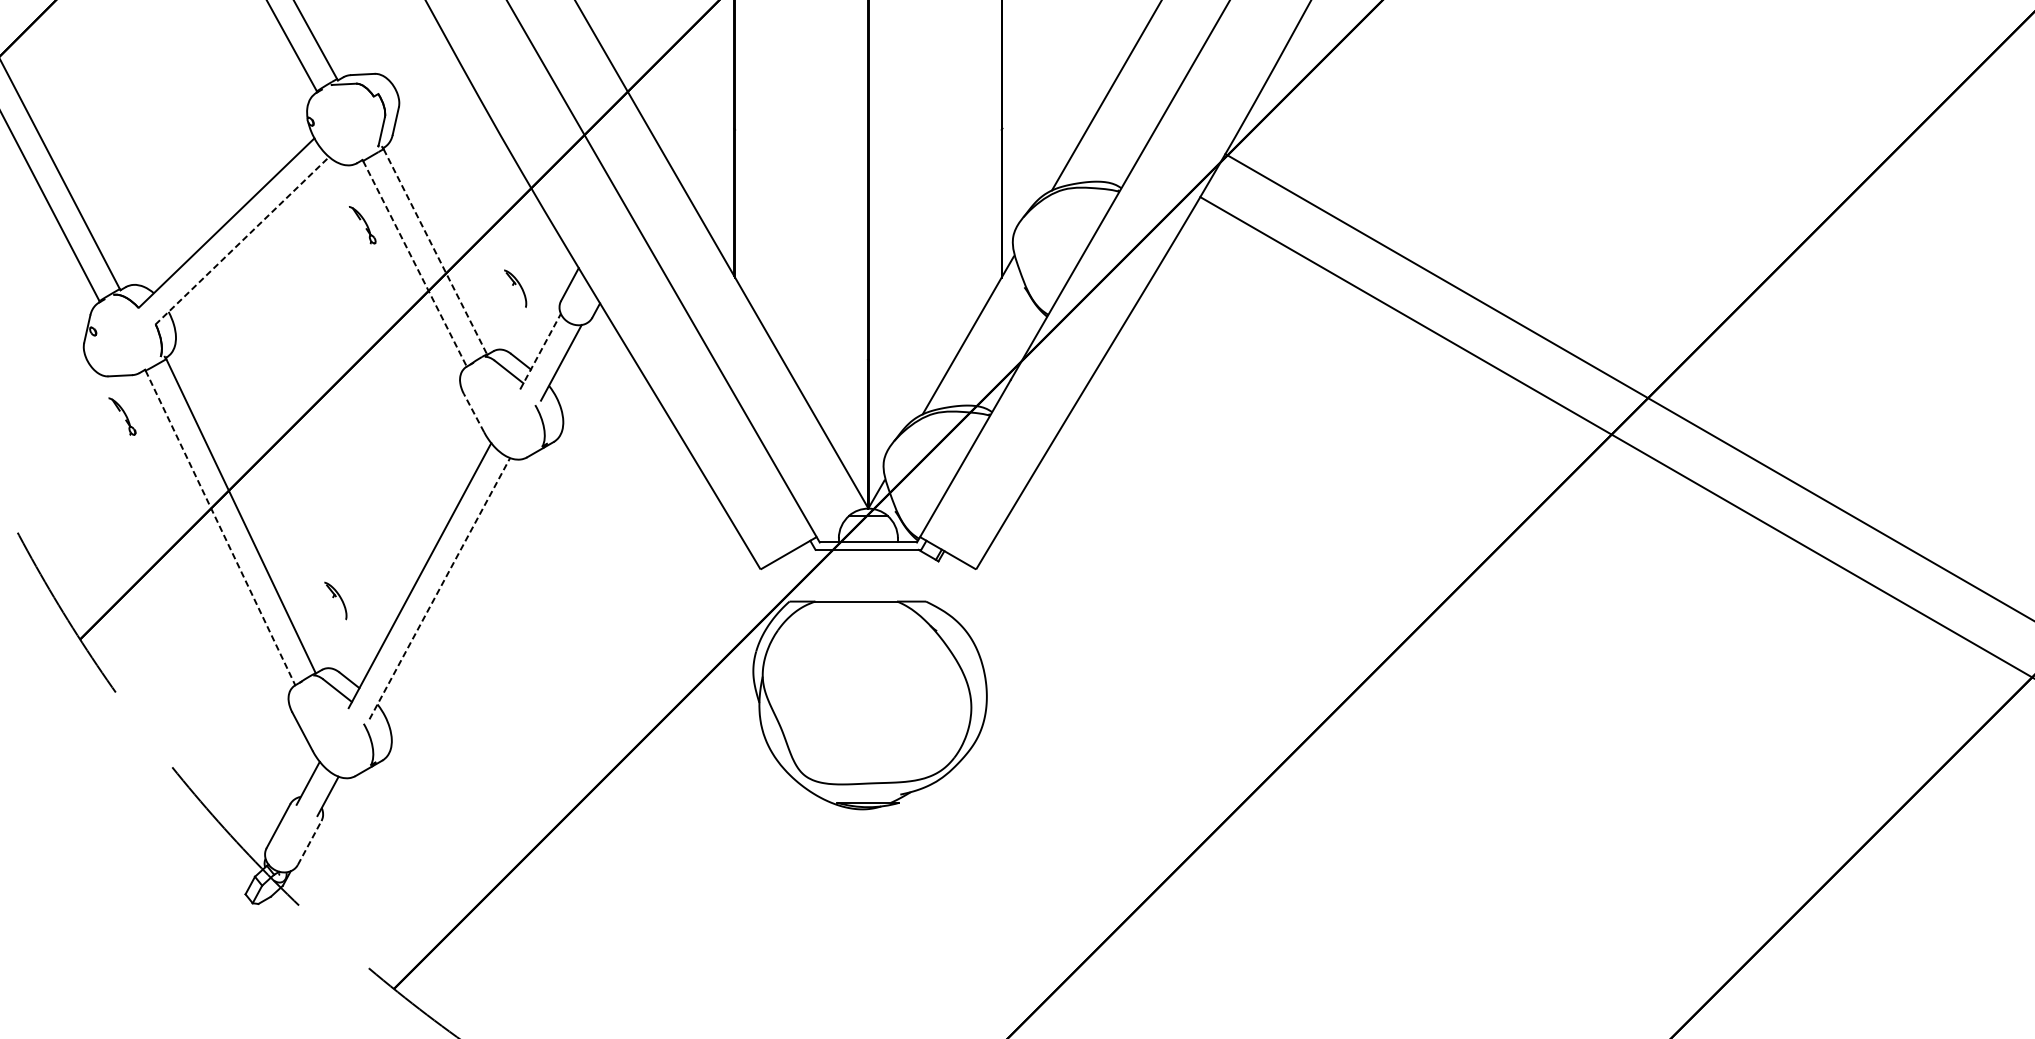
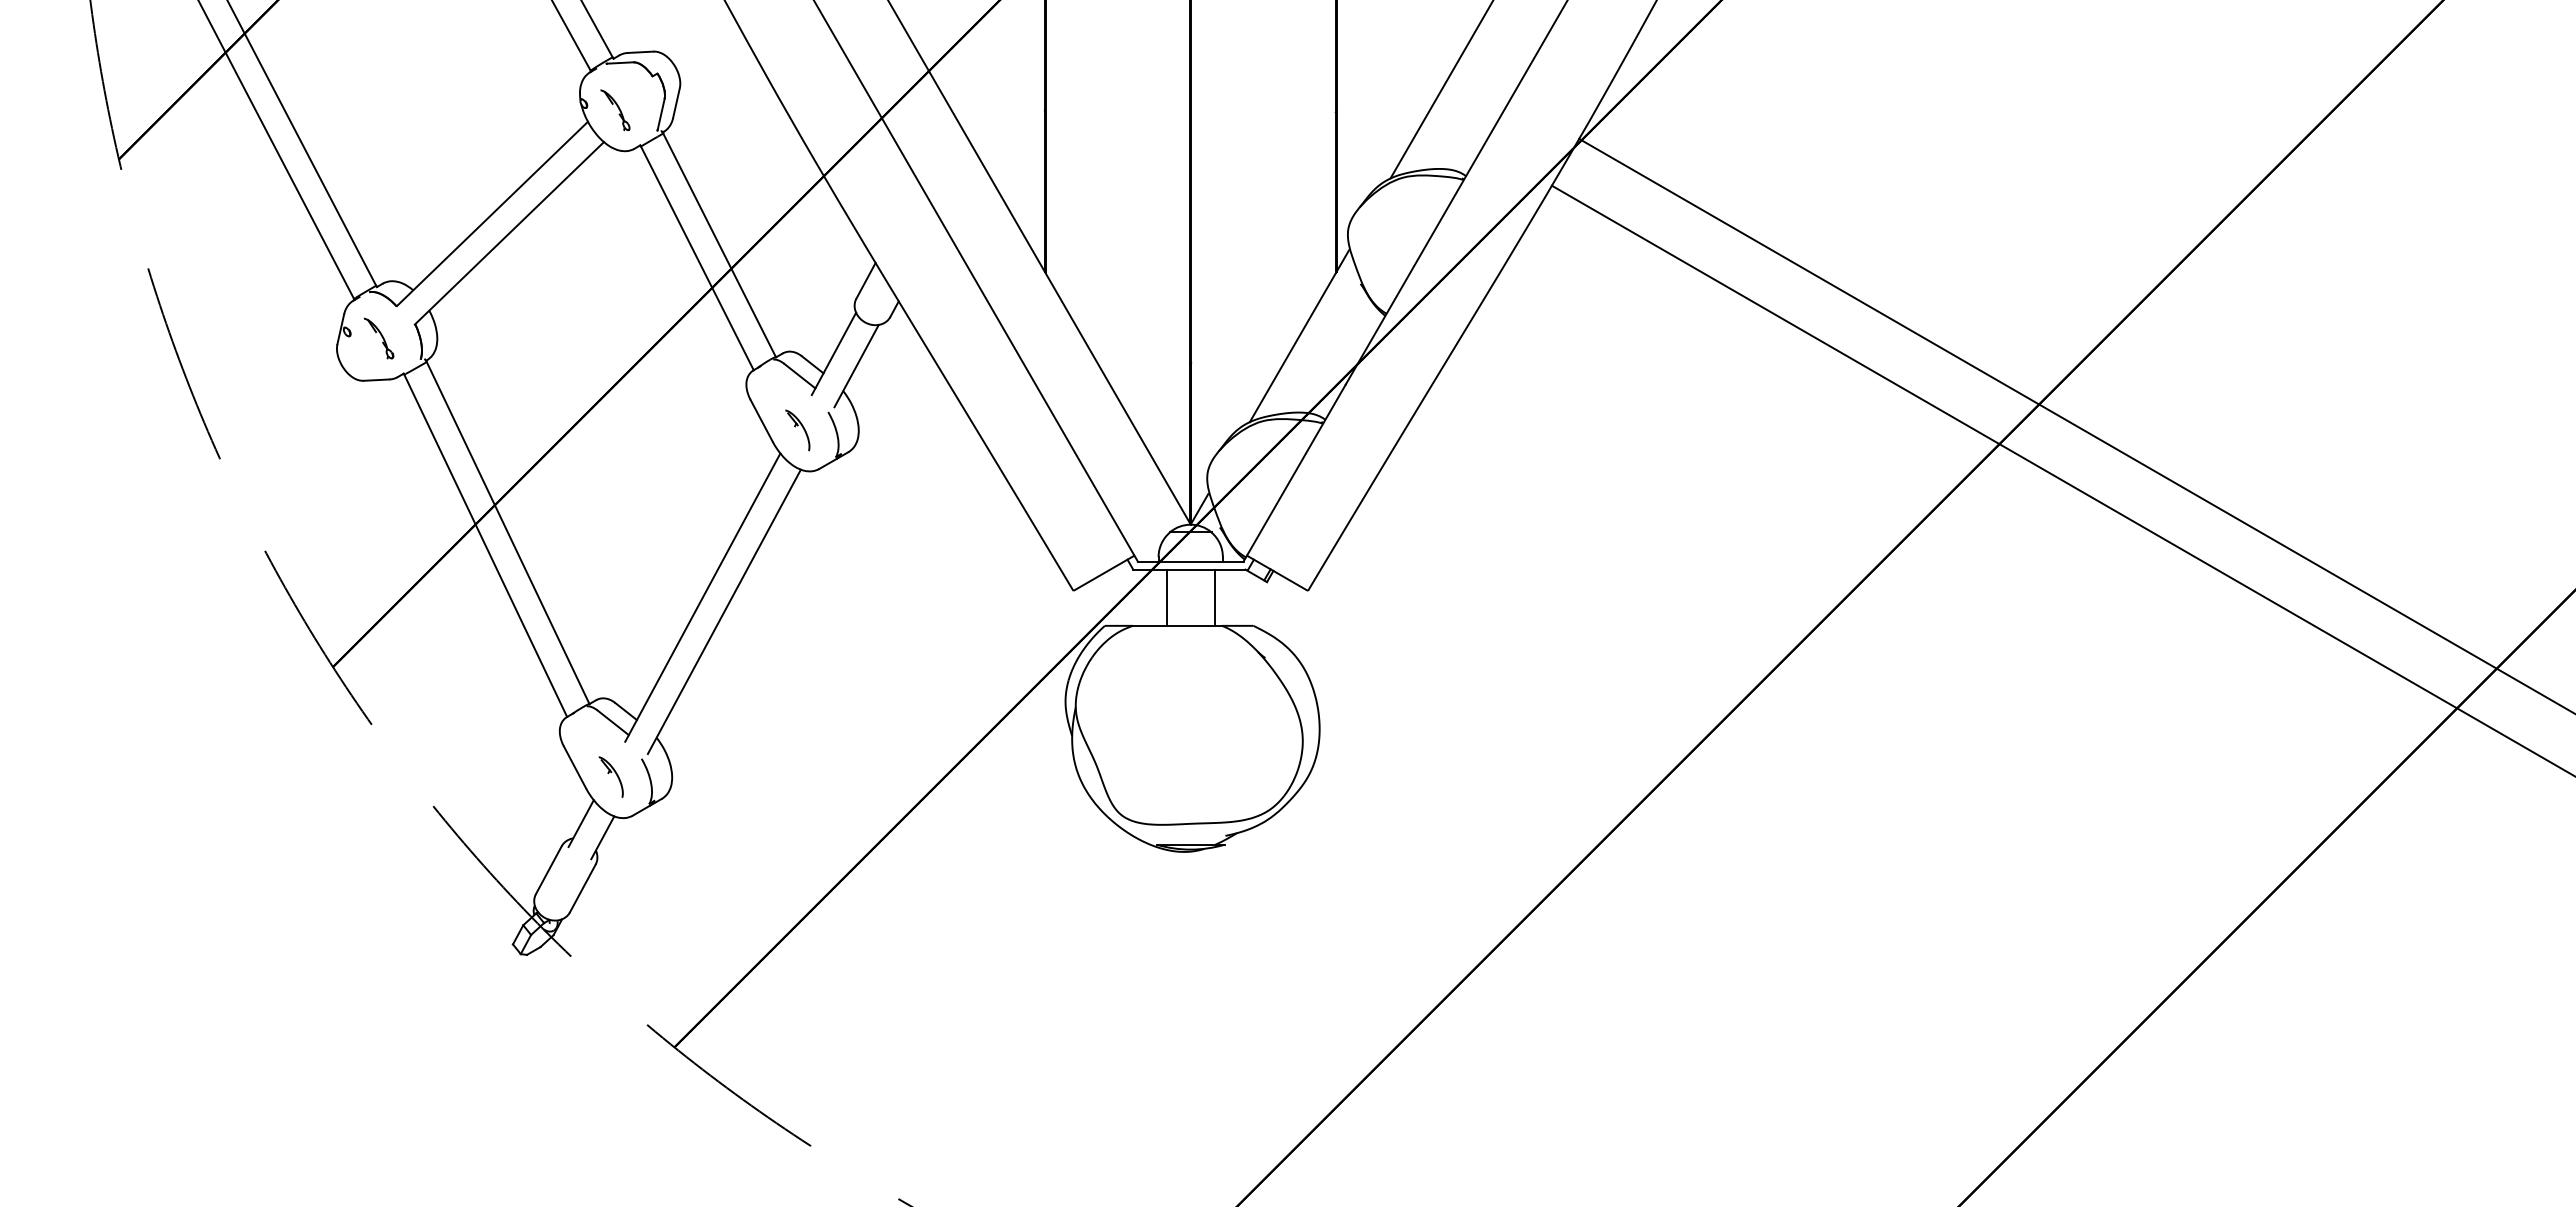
part: (362, 225) -> (615, 110), moved
line: (242, 241) -> (509, 233), dashed -> solid
line: (435, 252) -> (719, 245), dashed -> solid
line: (415, 263) -> (697, 258), dashed -> solid
part: (515, 288) -> (797, 430), moved
line: (540, 351) -> (833, 353), dashed -> solid
line: (473, 412) -> (761, 420), dashed -> solid
part: (121, 416) -> (378, 338), moved
line: (220, 527) -> (485, 545), dashed -> solid
line: (846, 575) -> (1166, 597), added
line: (890, 575) -> (1214, 597), added
line: (439, 588) -> (724, 611), dashed -> solid
part: (335, 600) -> (610, 776), moved
line: (310, 842) -> (583, 888), dashed -> solid

